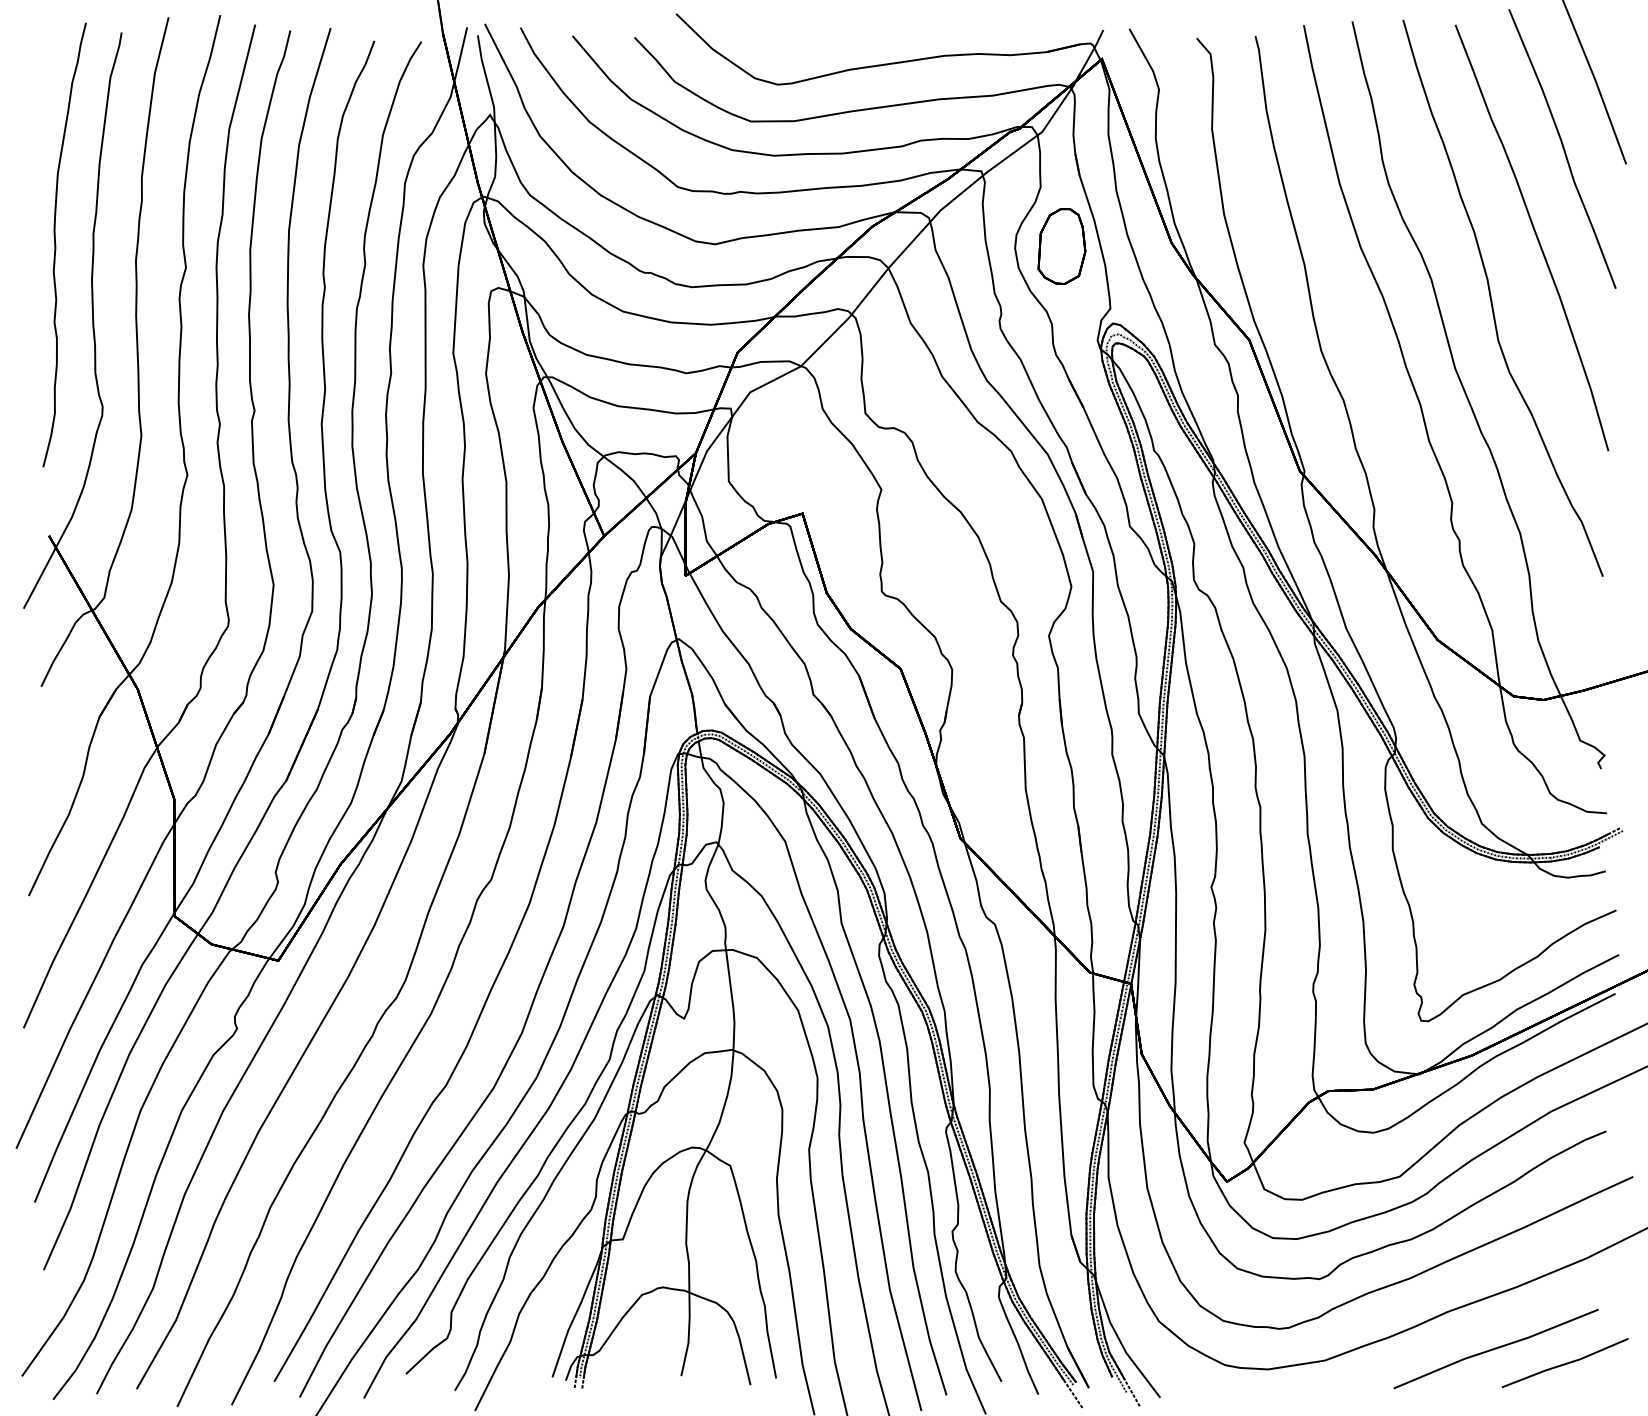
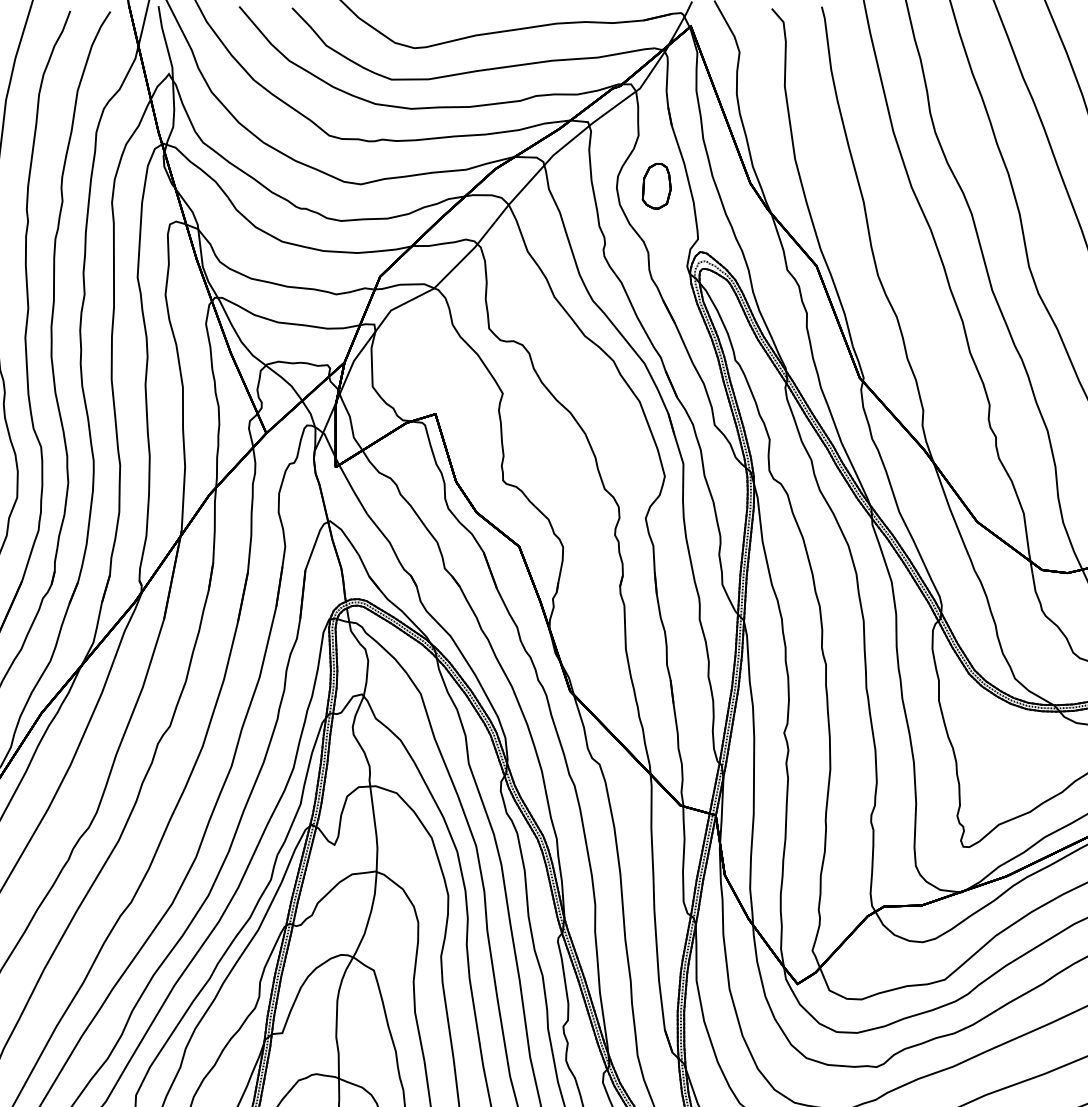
part: (1061, 246) -> (656, 186), size x0.7

